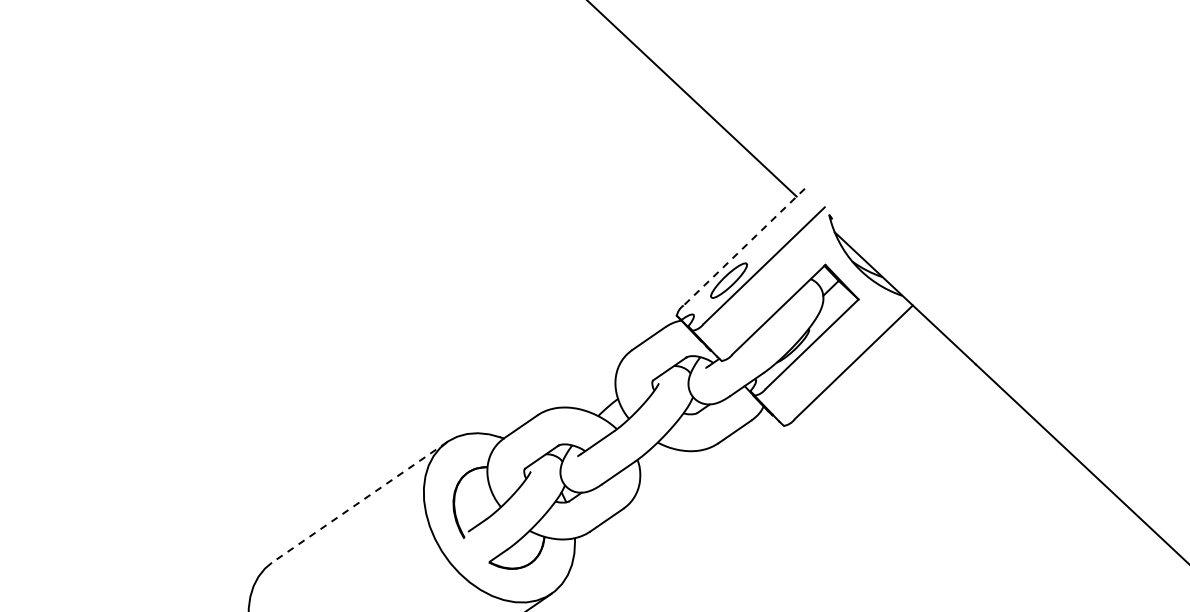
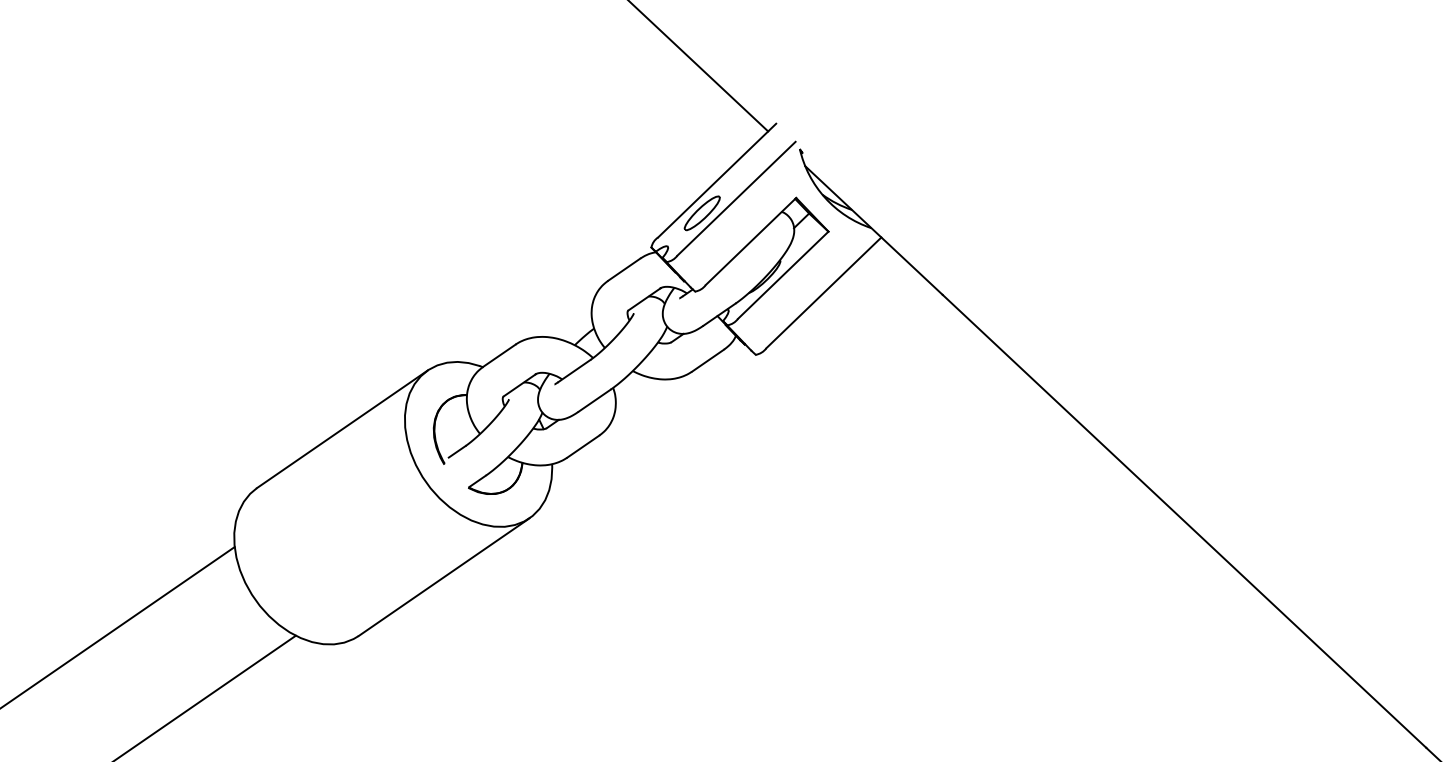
line: (744, 246) -> (717, 180), dashed -> solid
line: (359, 502) -> (342, 429), dashed -> solid

